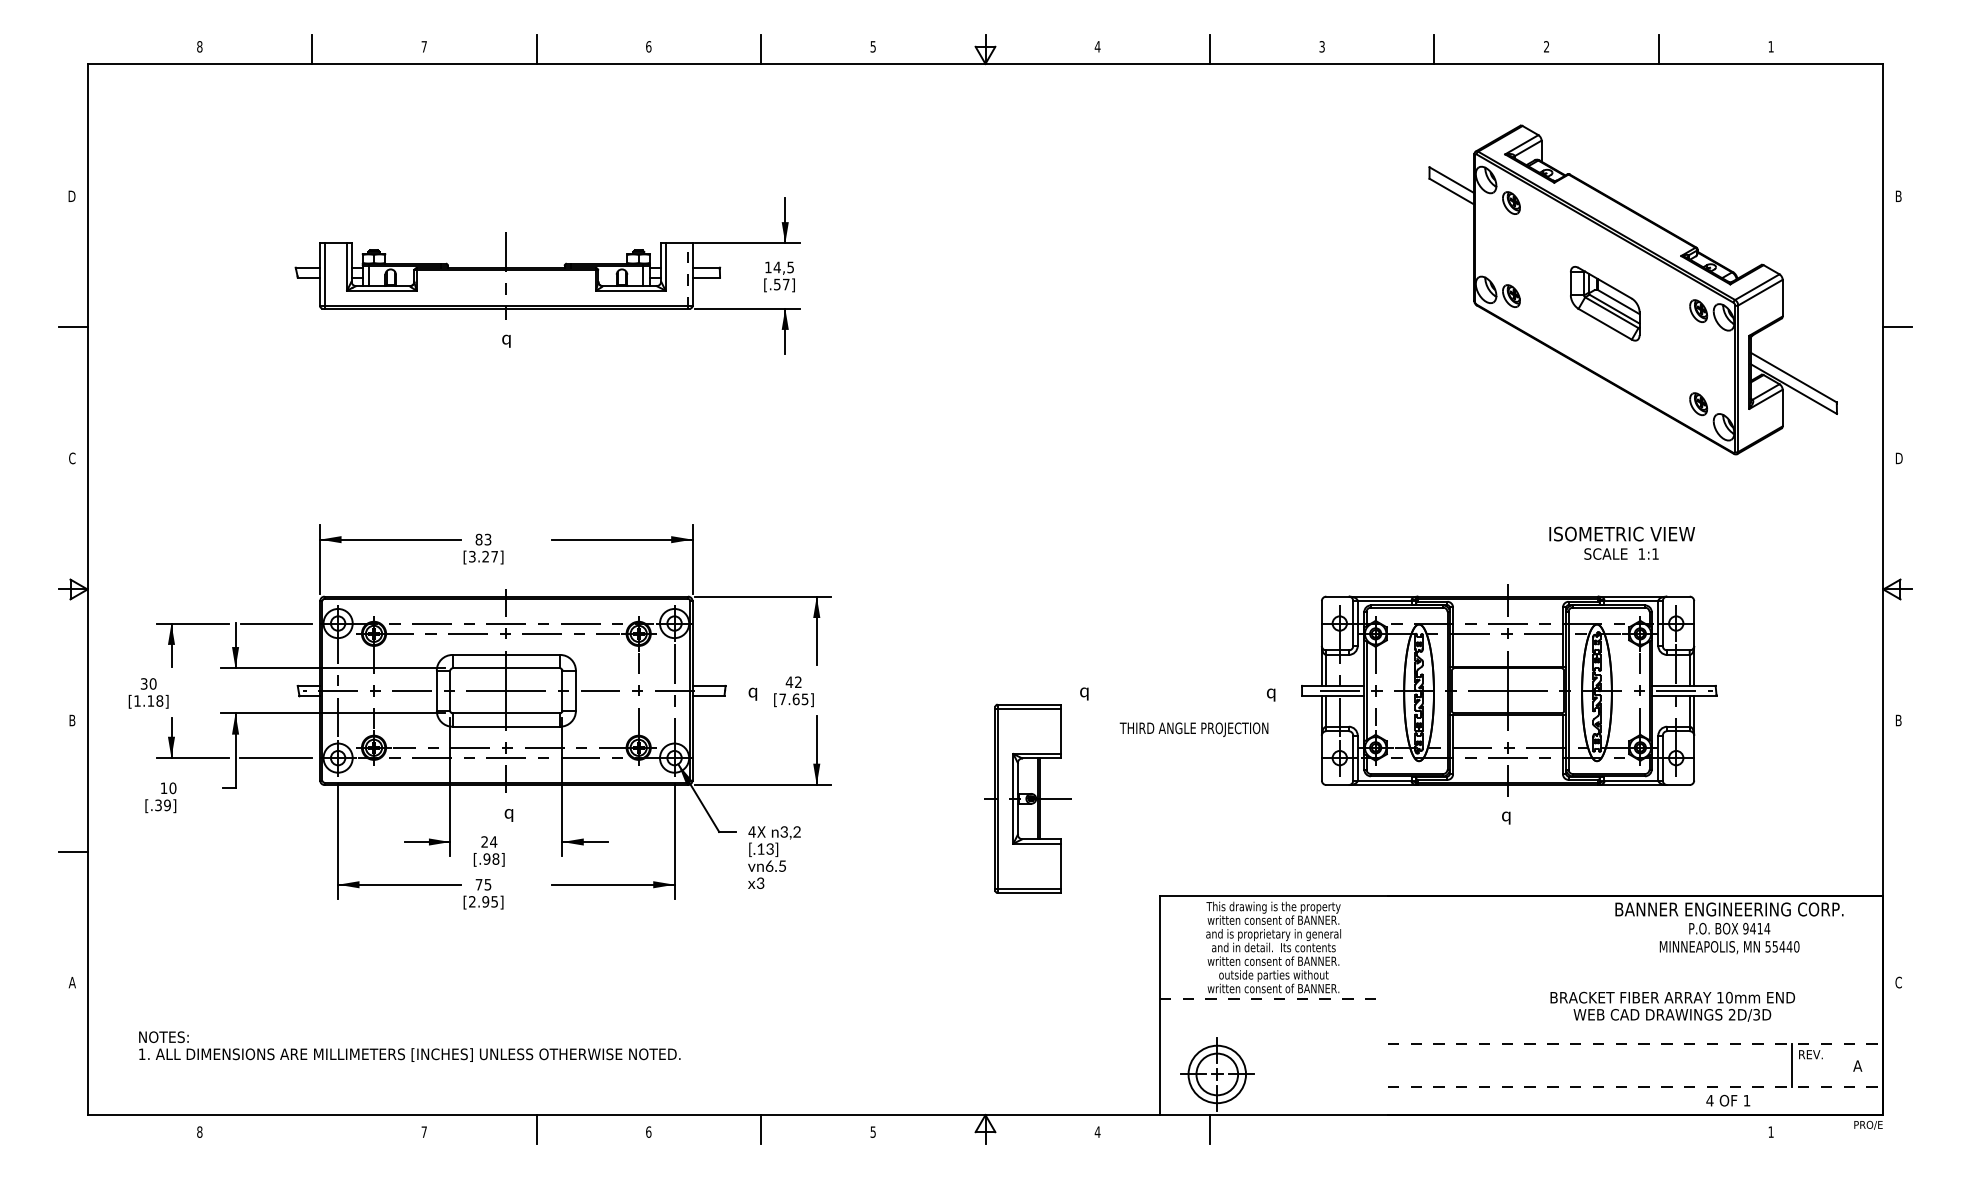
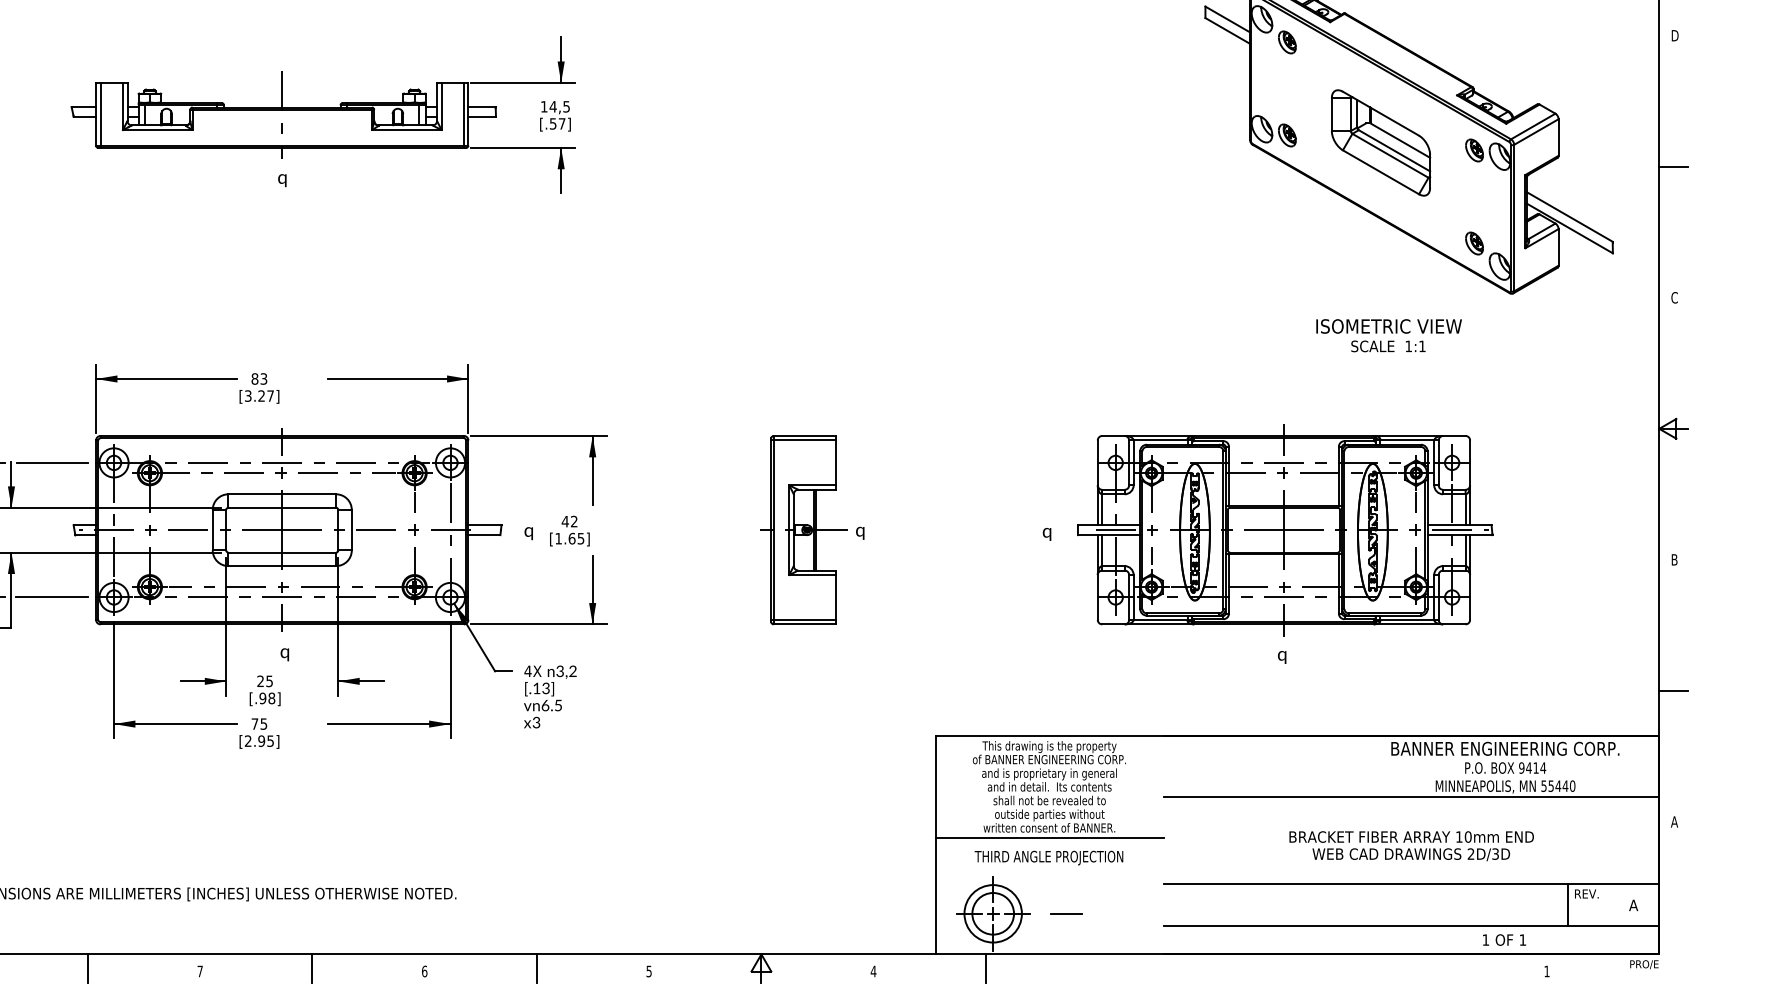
text: (1899, 195) -> (1675, 34), B -> D
line: (688, 276) -> (464, 115), dashed -> solid
part: (1605, 303) -> (1381, 142), size x1.43
text: (1898, 458) -> (1674, 297), D -> C
text: (1621, 542) -> (1388, 334), moved
text: (782, 698) -> (558, 537), [7.65] -> [1.65]
text: (1193, 729) -> (1048, 857), moved
part: (1027, 798) -> (803, 529), moved
text: (493, 841) -> (269, 680), 24 -> 25
line: (1897, 851) -> (1673, 690), added
text: (1273, 919) -> (1049, 758), written consent of BANNER. -> of BANNER ENGINEERING CORP.
line: (1635, 957) -> (1411, 796), added
text: (1273, 960) -> (1049, 799), written consent of BANNER. -> shall not be revealed to
text: (1898, 982) -> (1674, 821), C -> A
line: (1273, 998) -> (1049, 837), dashed -> solid
text: (1672, 1006) -> (1411, 845), moved
line: (1635, 1044) -> (1411, 883), dashed -> solid
line: (1290, 1073) -> (1066, 912), added
line: (1635, 1086) -> (1411, 925), dashed -> solid
text: (1709, 1100) -> (1485, 939), 4 -> 1
line: (312, 1129) -> (88, 968), added

